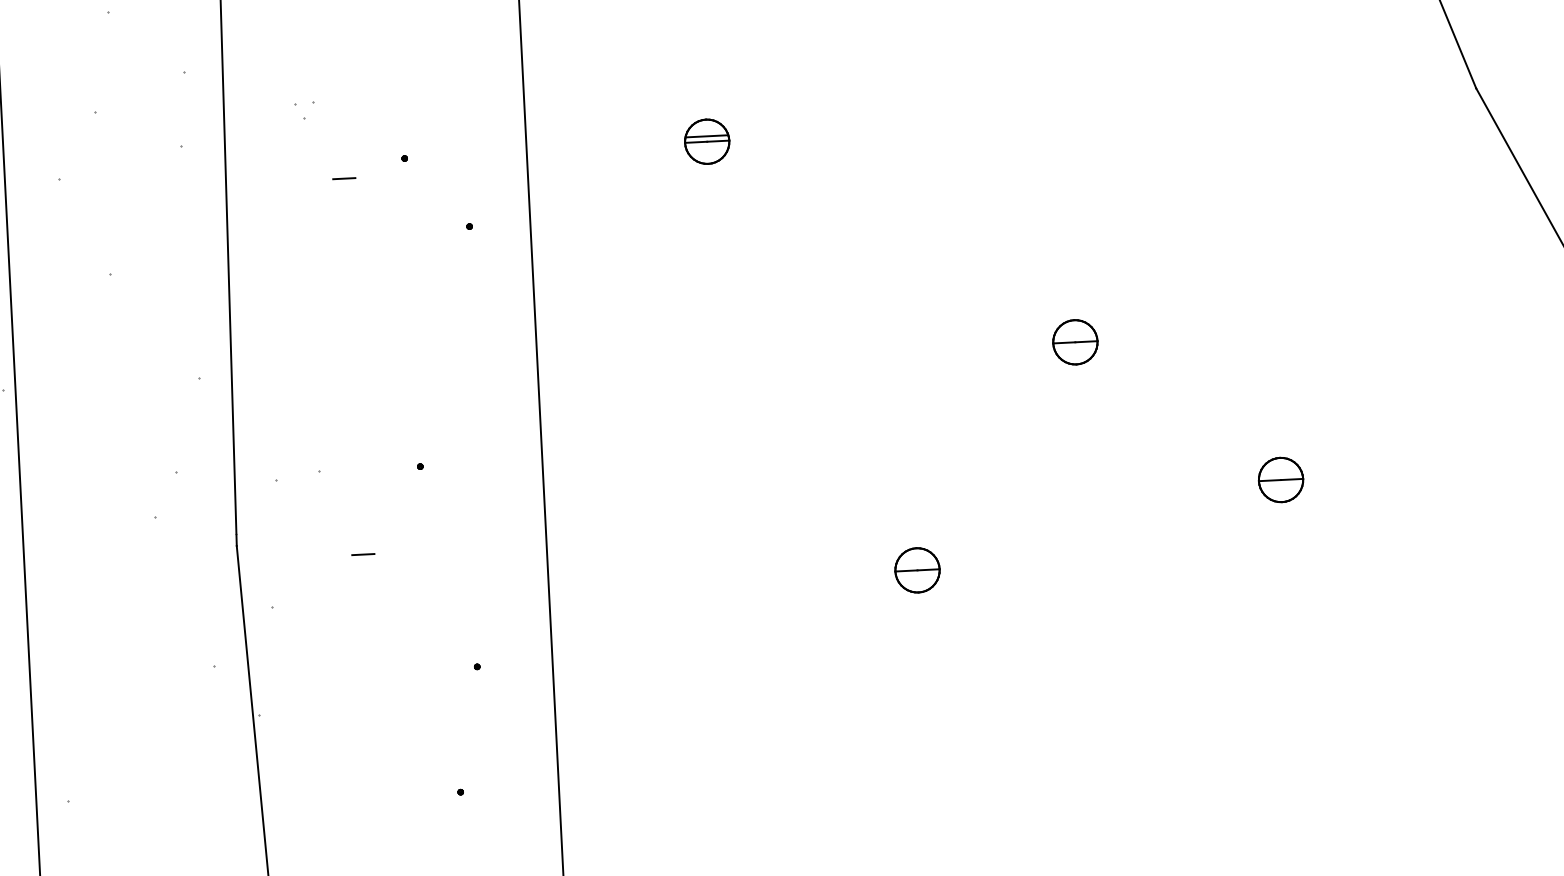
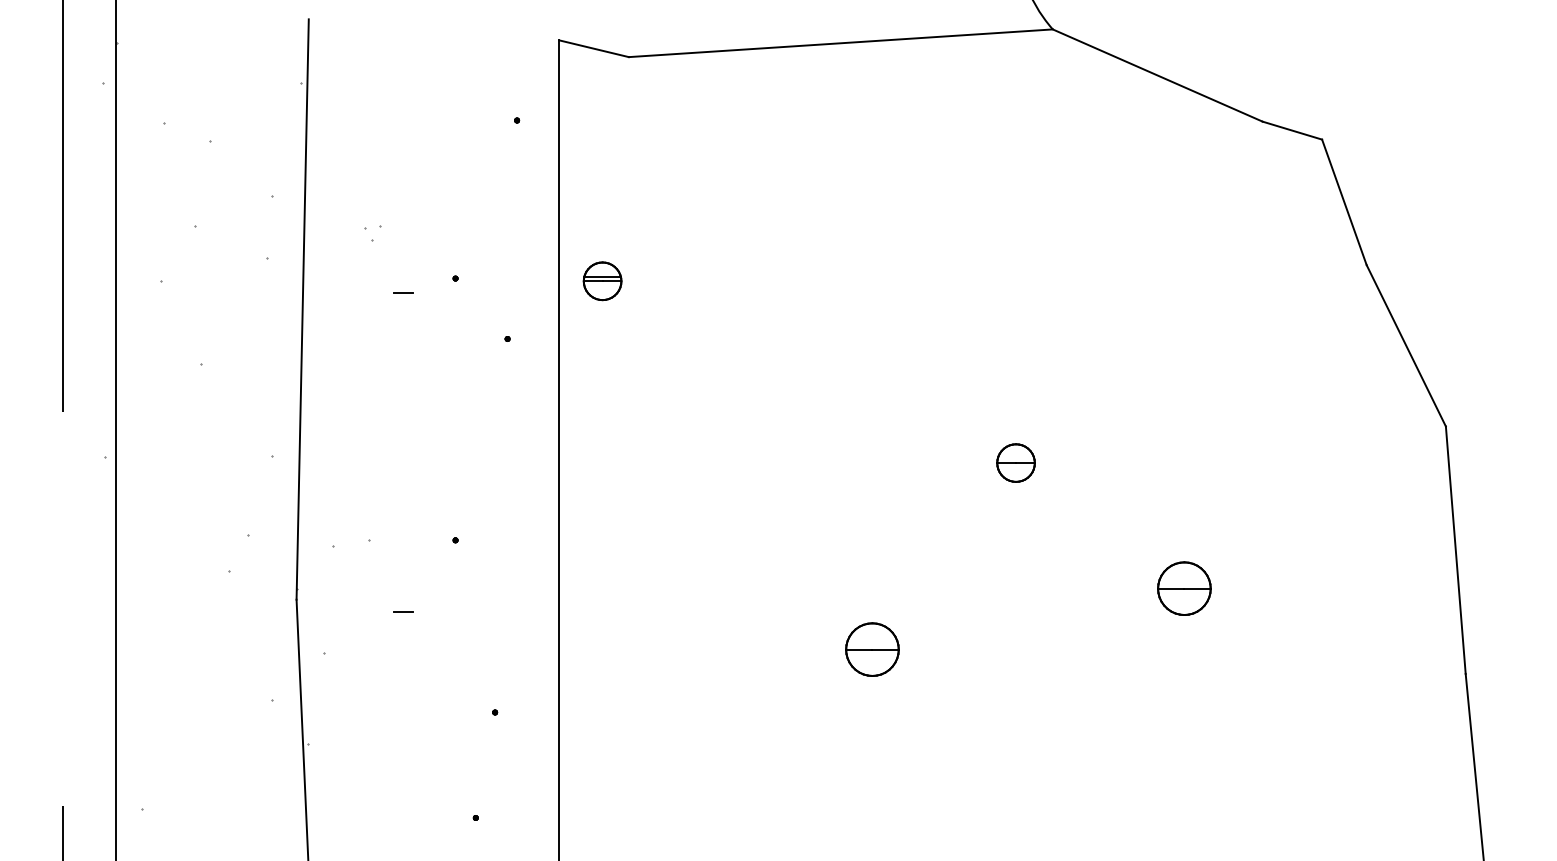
part: (707, 141) -> (602, 281), moved
part: (1281, 479) -> (1184, 588), size x1.4
part: (917, 570) -> (872, 649), size x1.4

